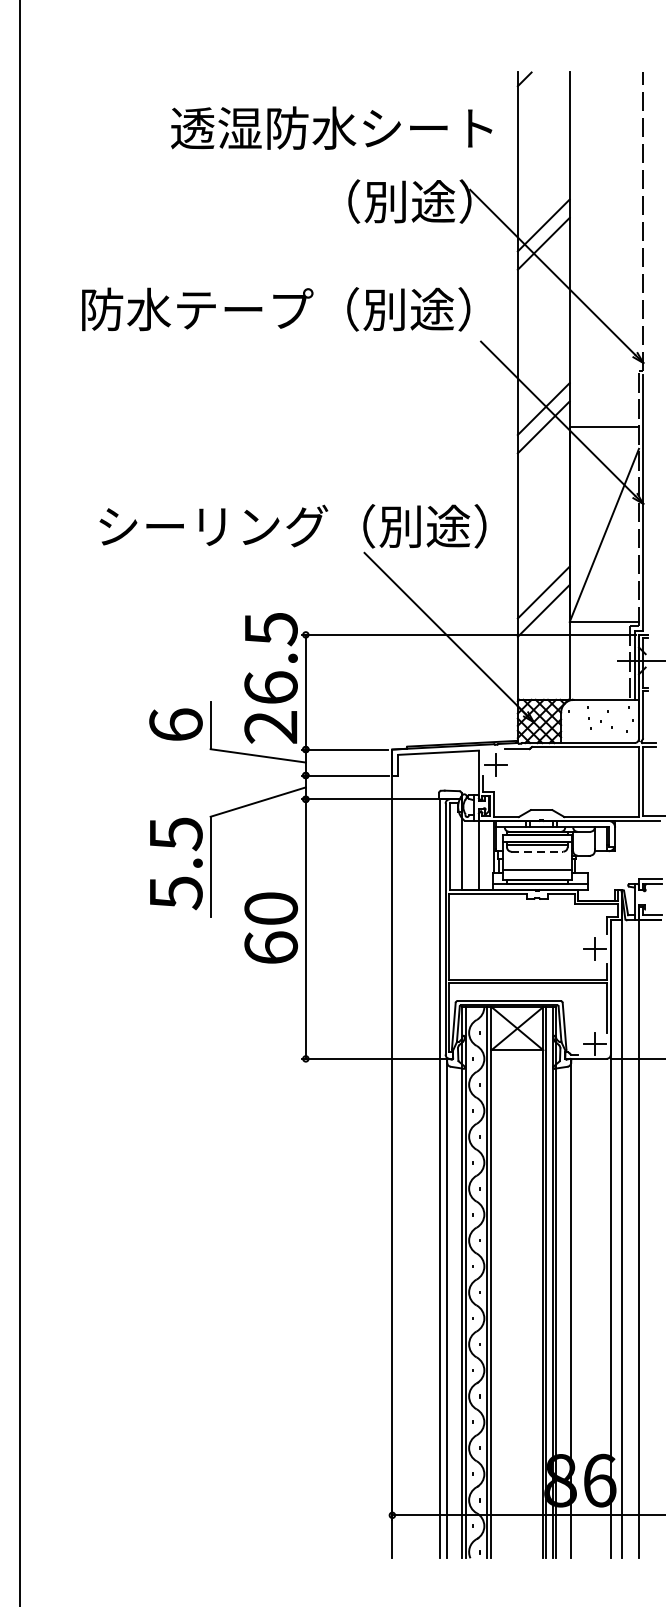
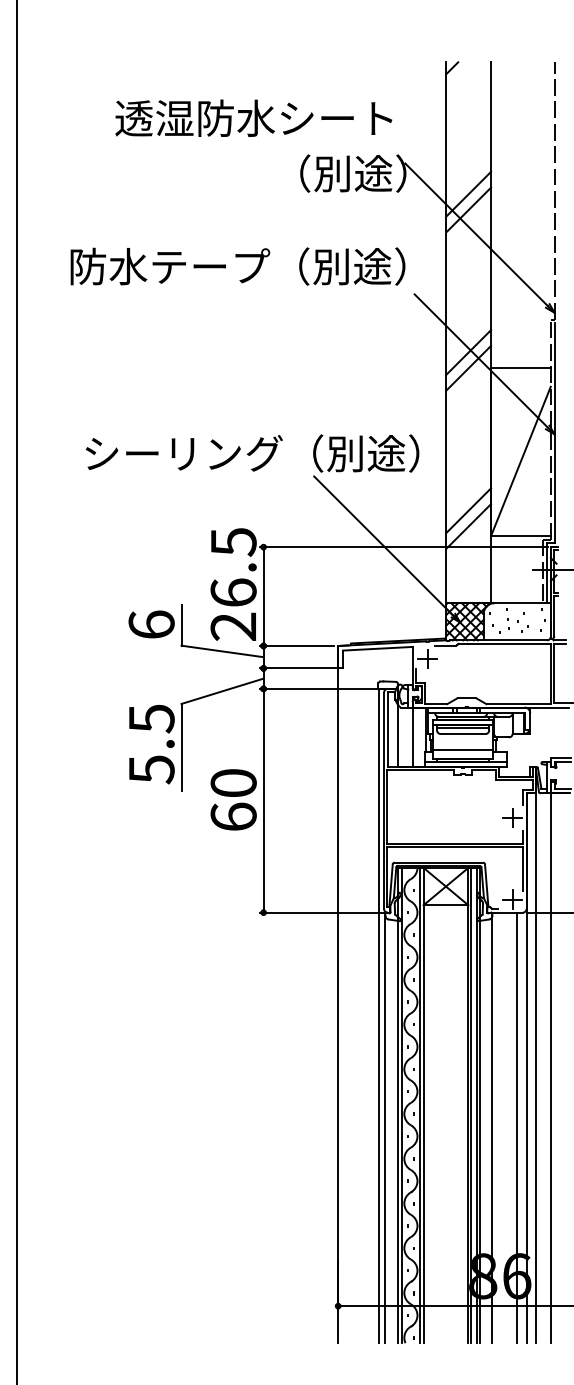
text: (331, 127) -> (253, 117), moved
line: (537, 852) -> (463, 734), dashed -> solid
line: (600, 1308) -> (517, 1127), added

